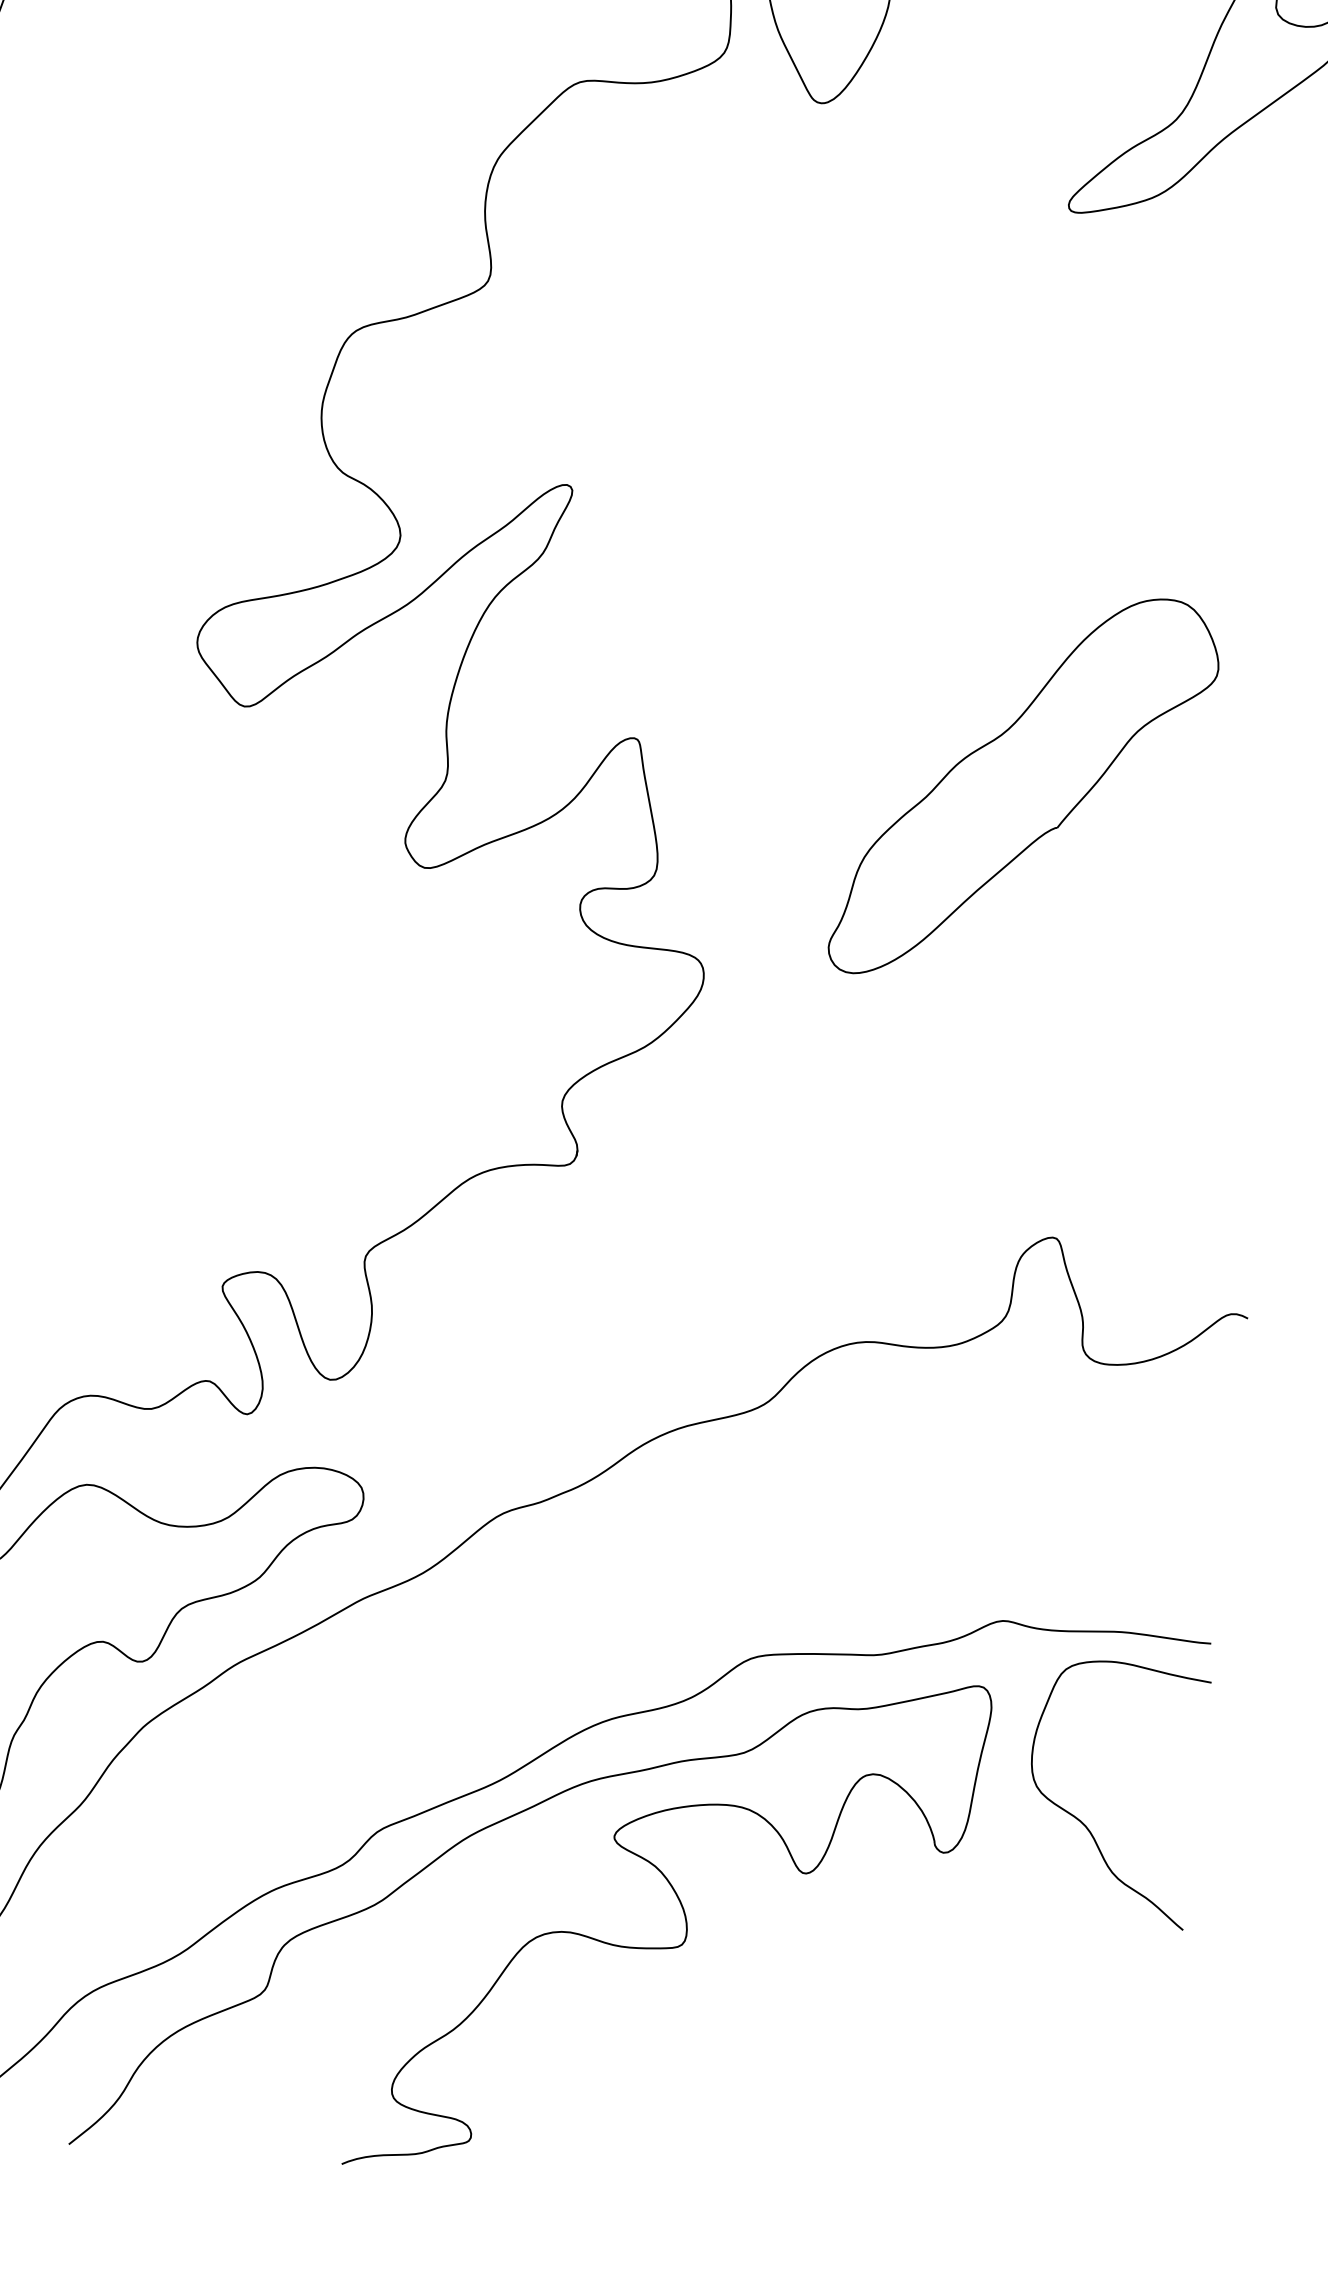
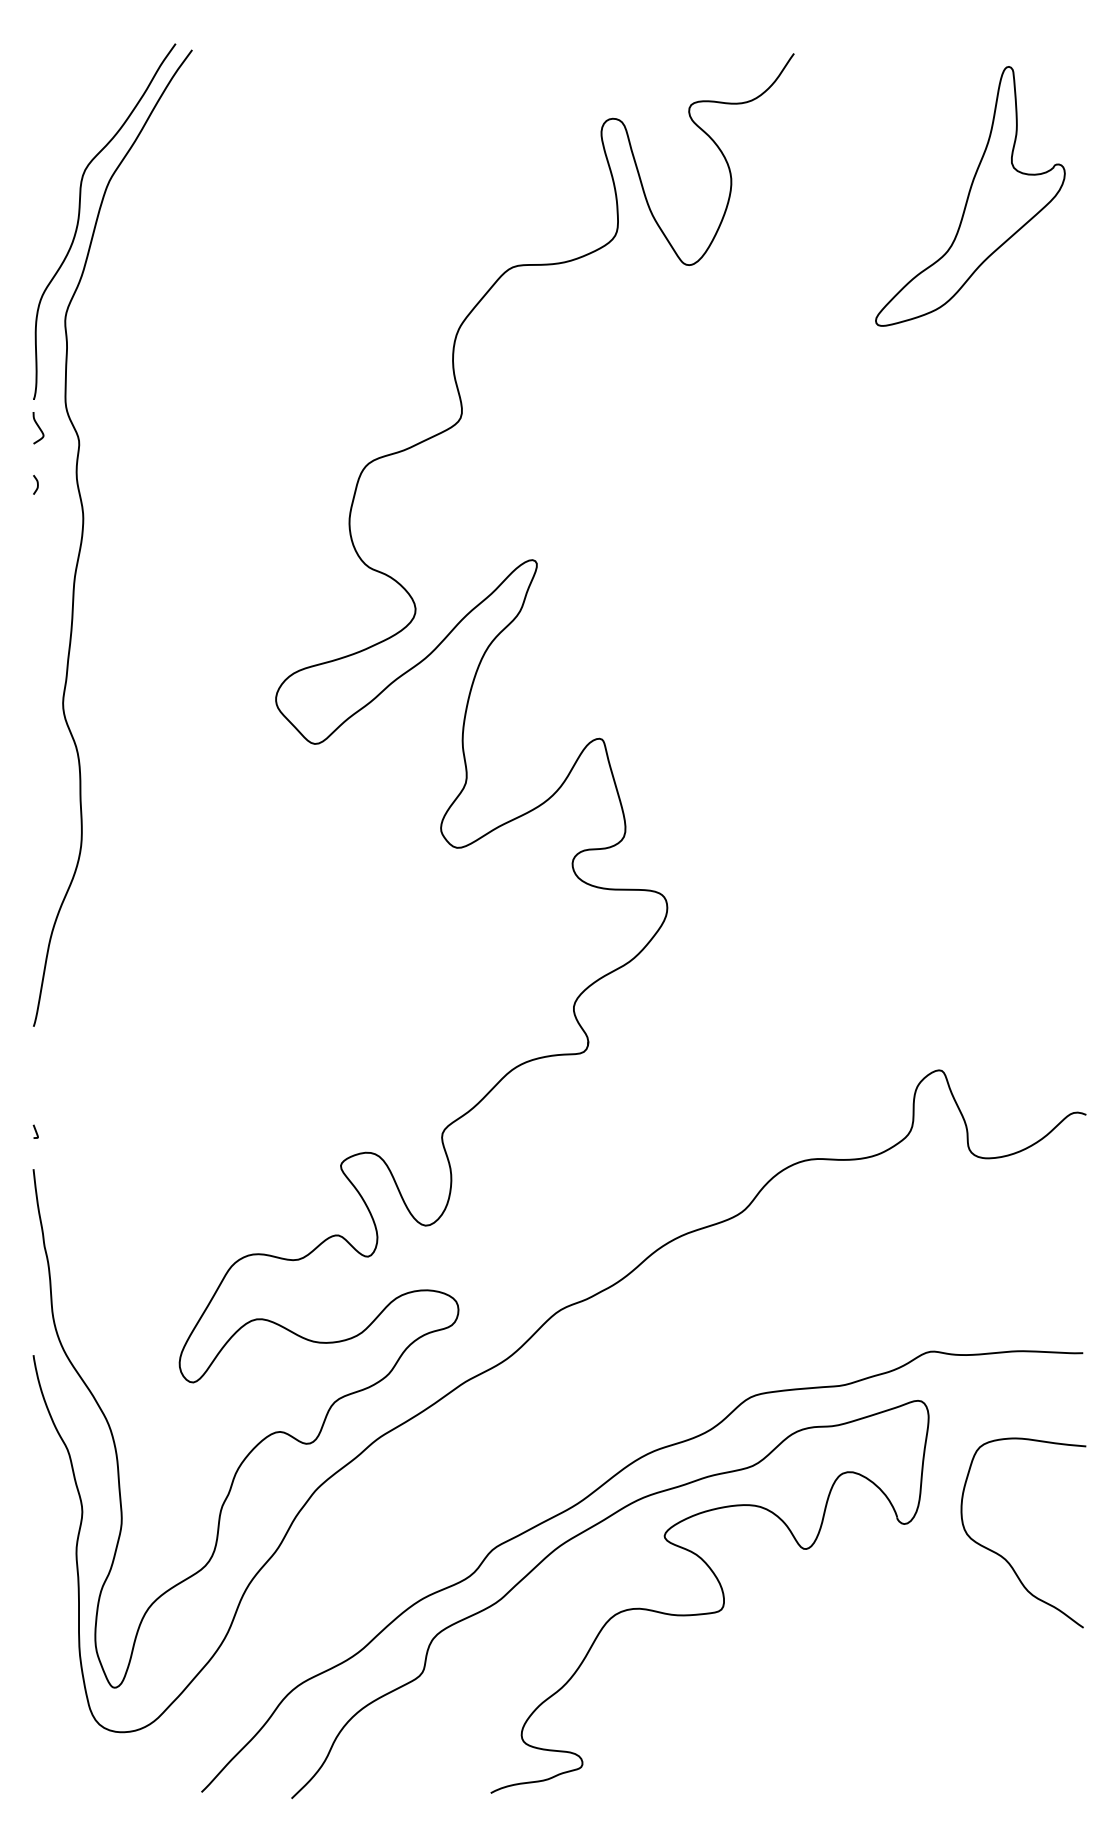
part: (1025, 787) -> (886, 746), removed
curve: (1083, 1821) -> (1003, 1556), moved

